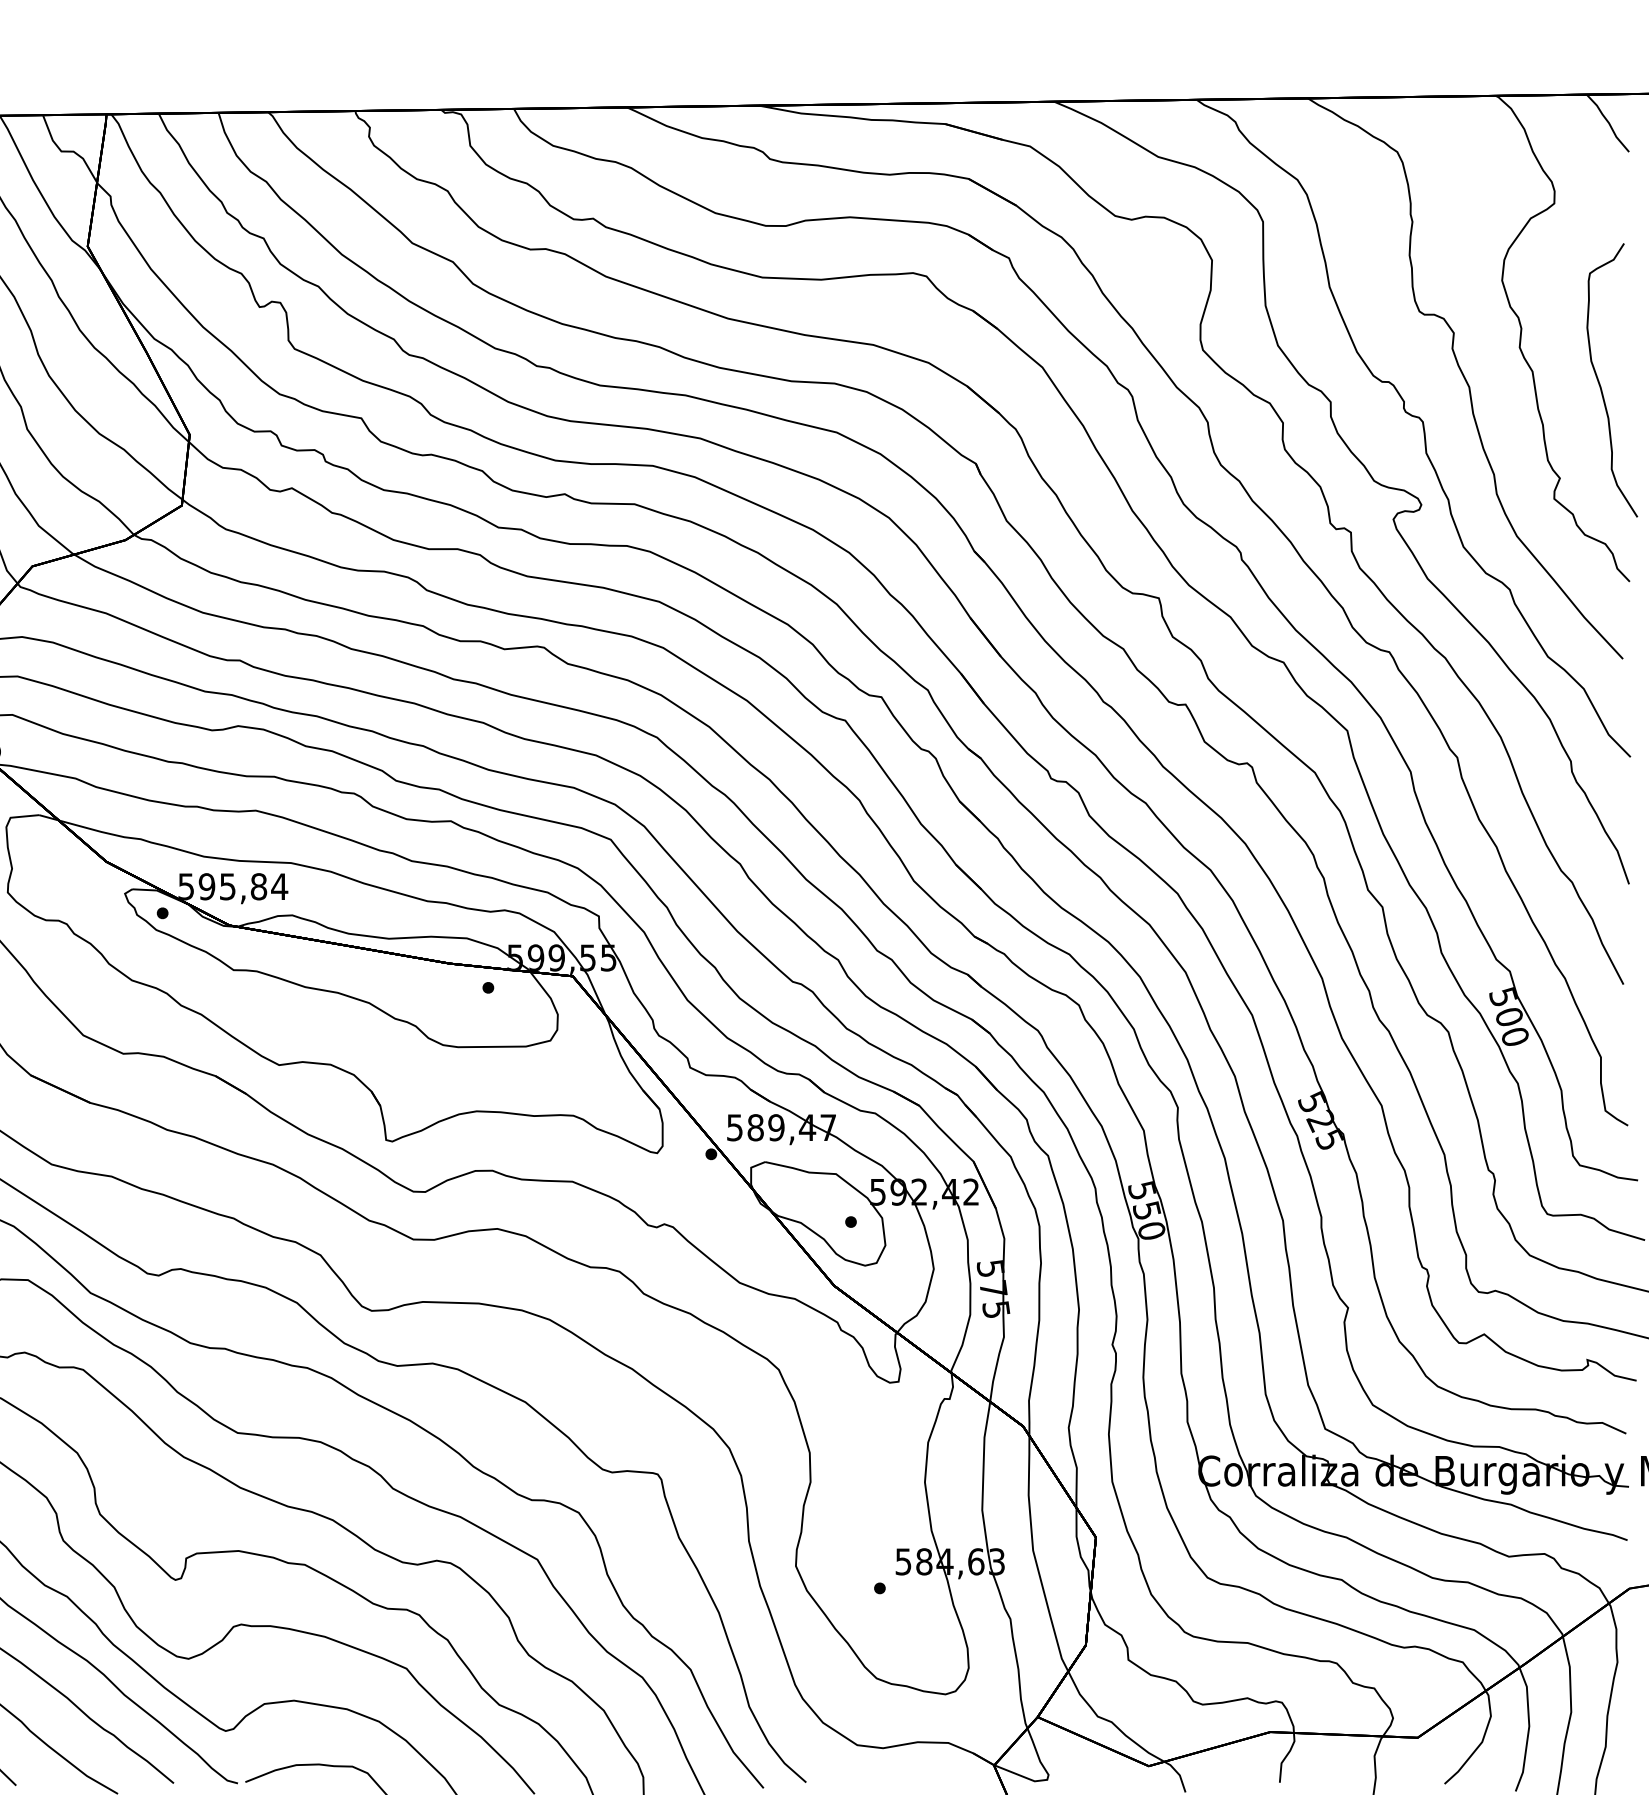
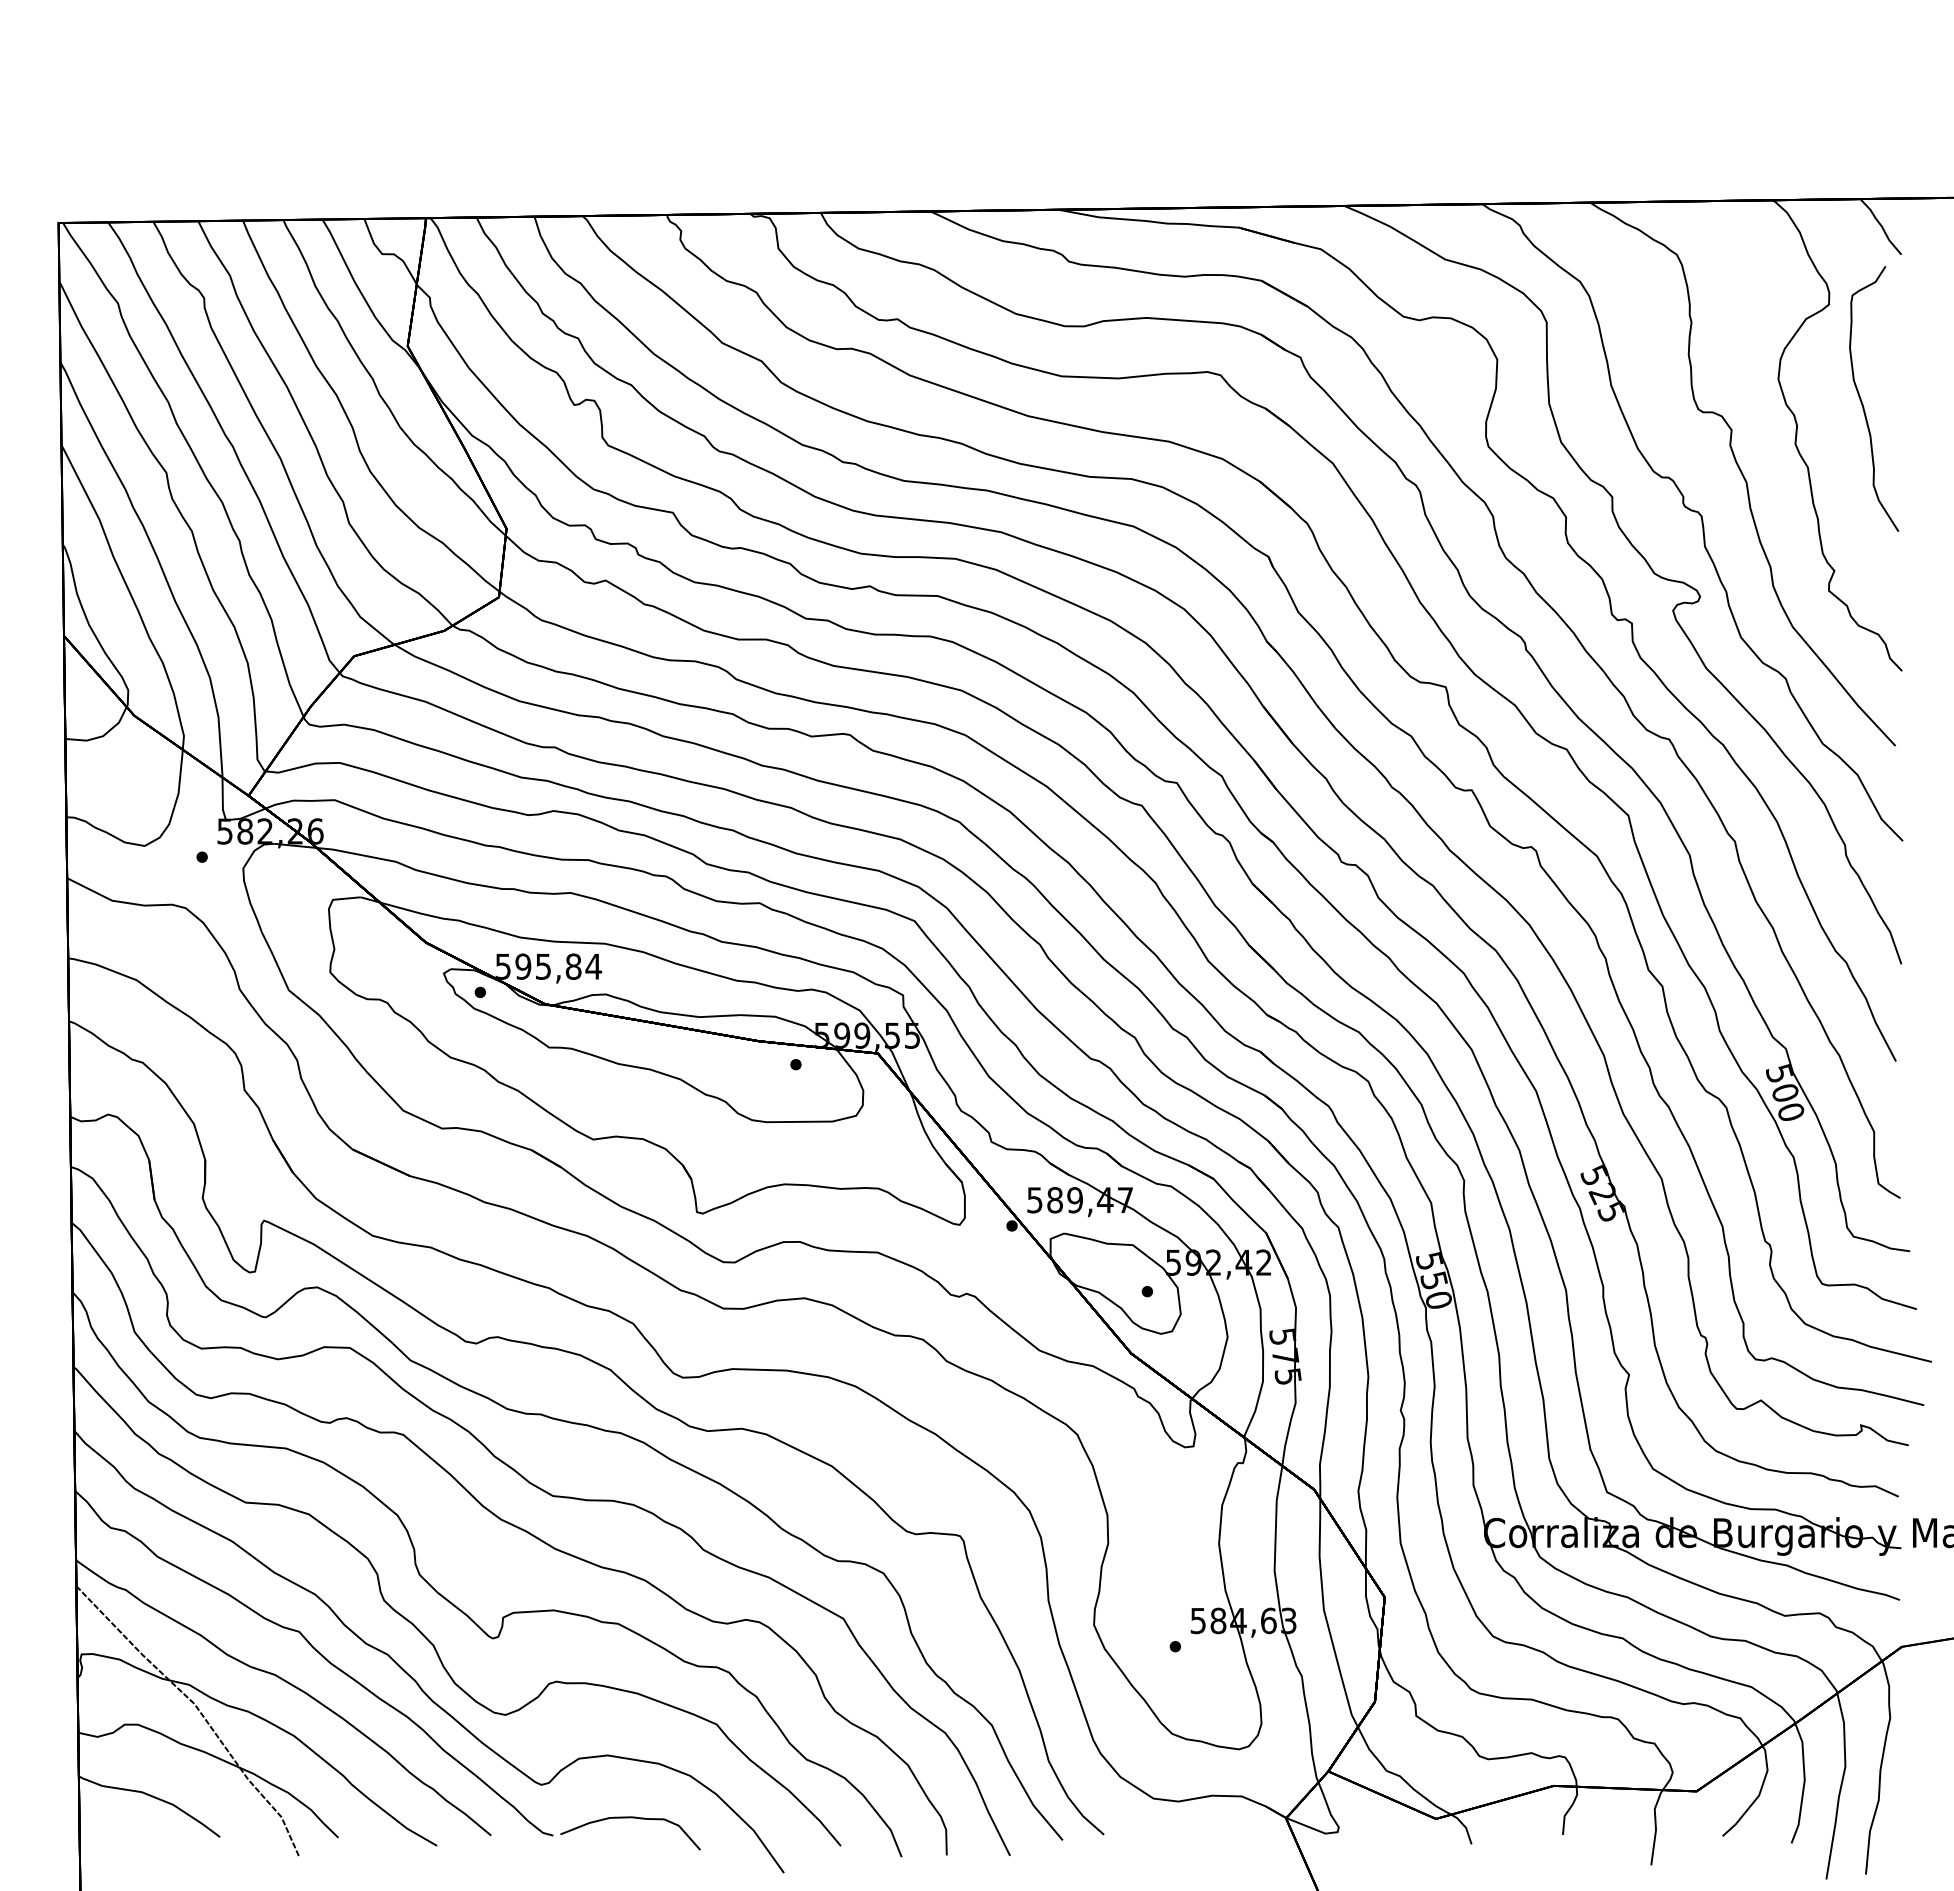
curve: (1600, 382) -> (1862, 401), moved

